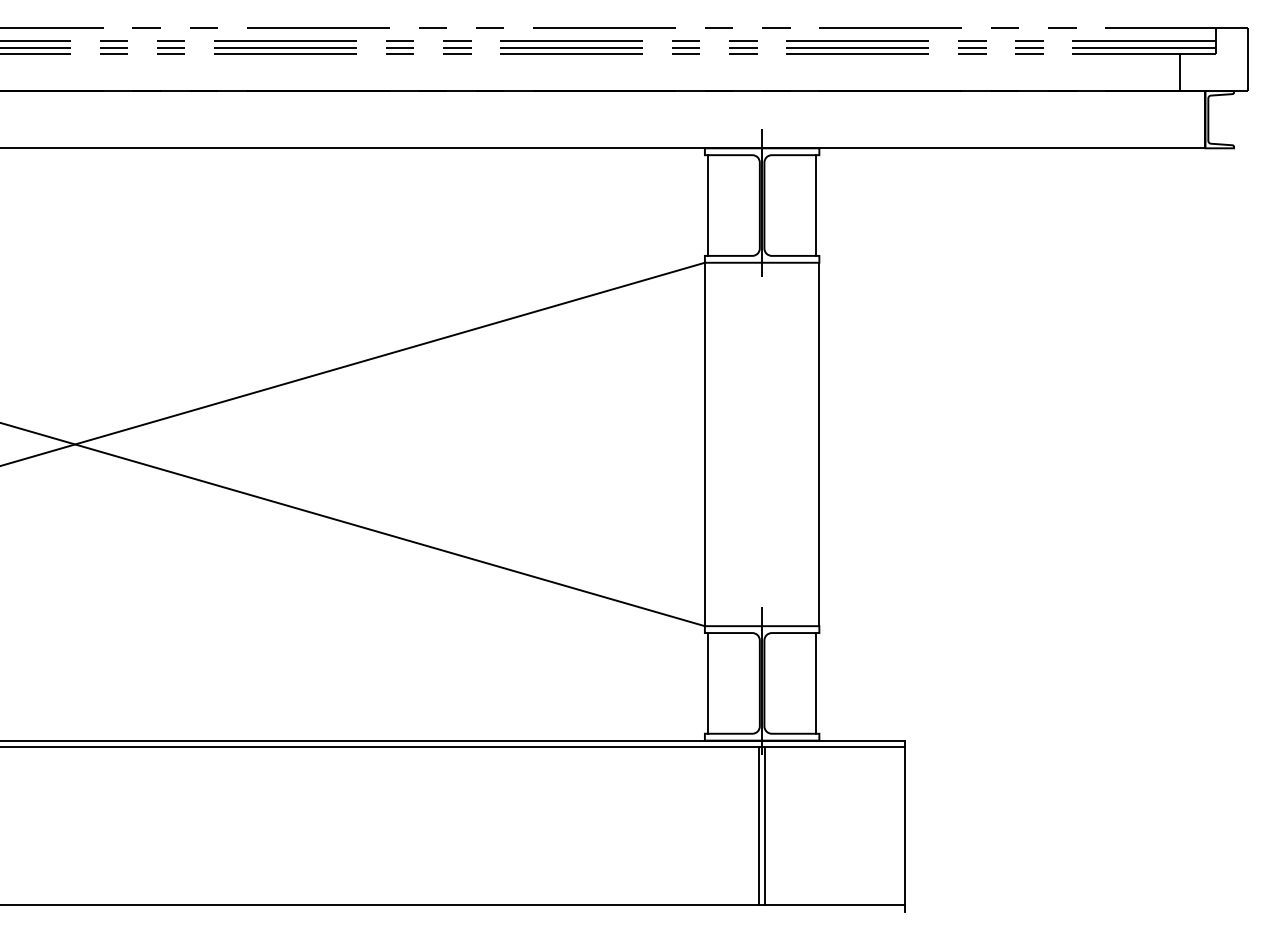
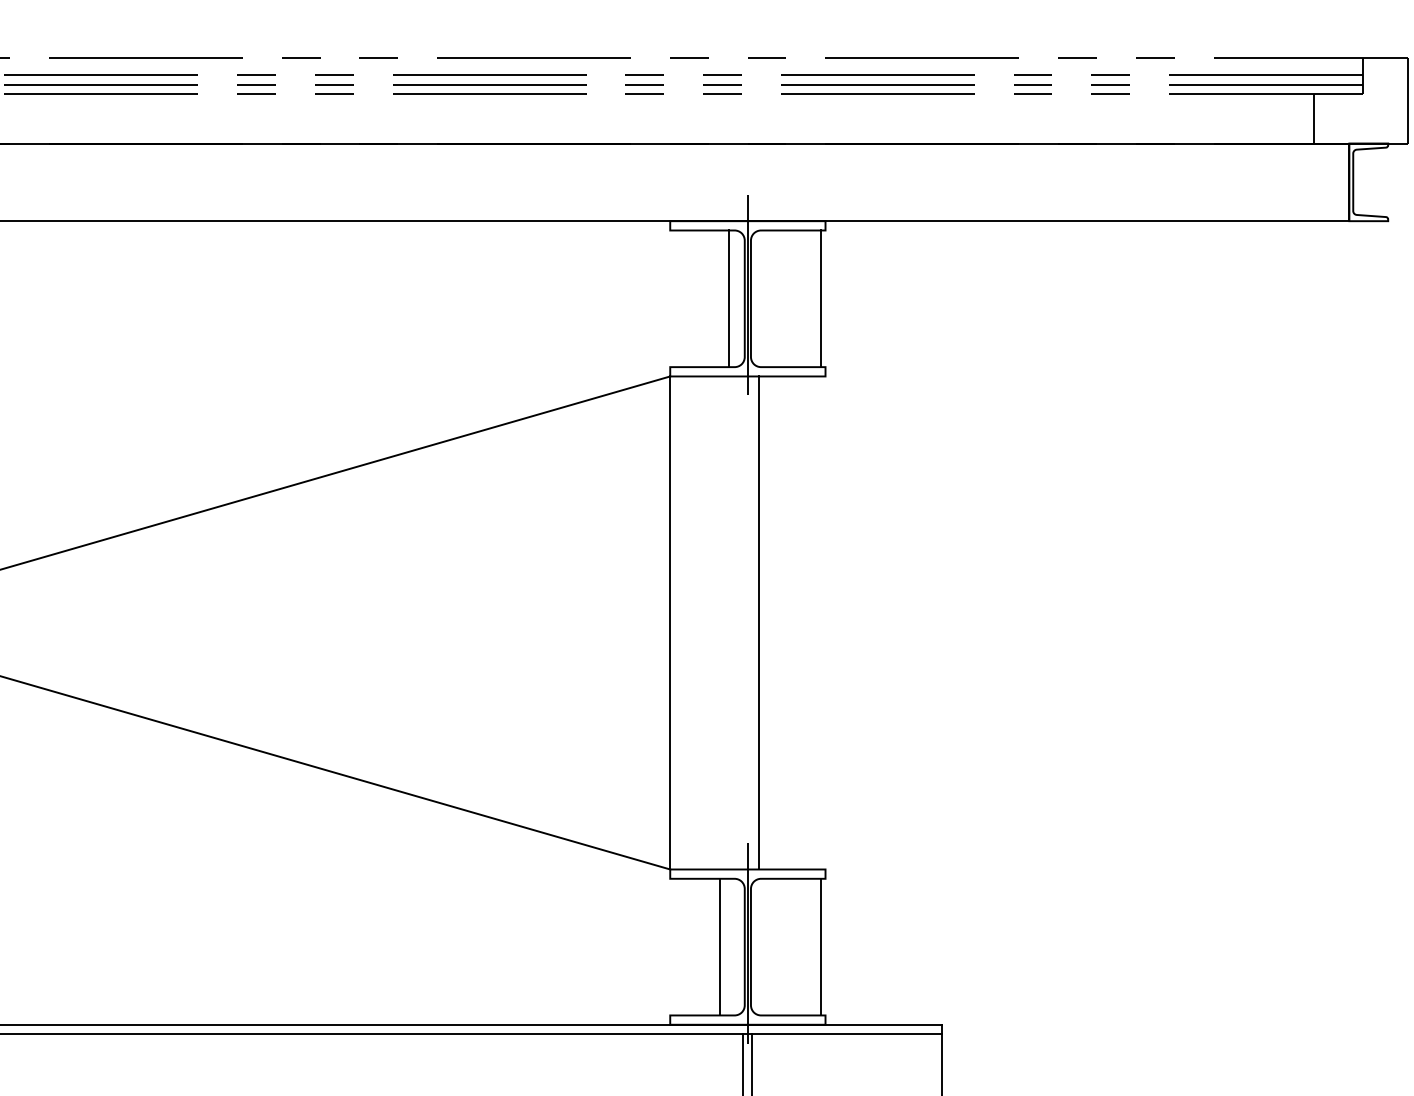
line: (708, 205) -> (729, 298), moved
line: (819, 444) -> (759, 623), moved
line: (708, 683) -> (719, 947), moved

